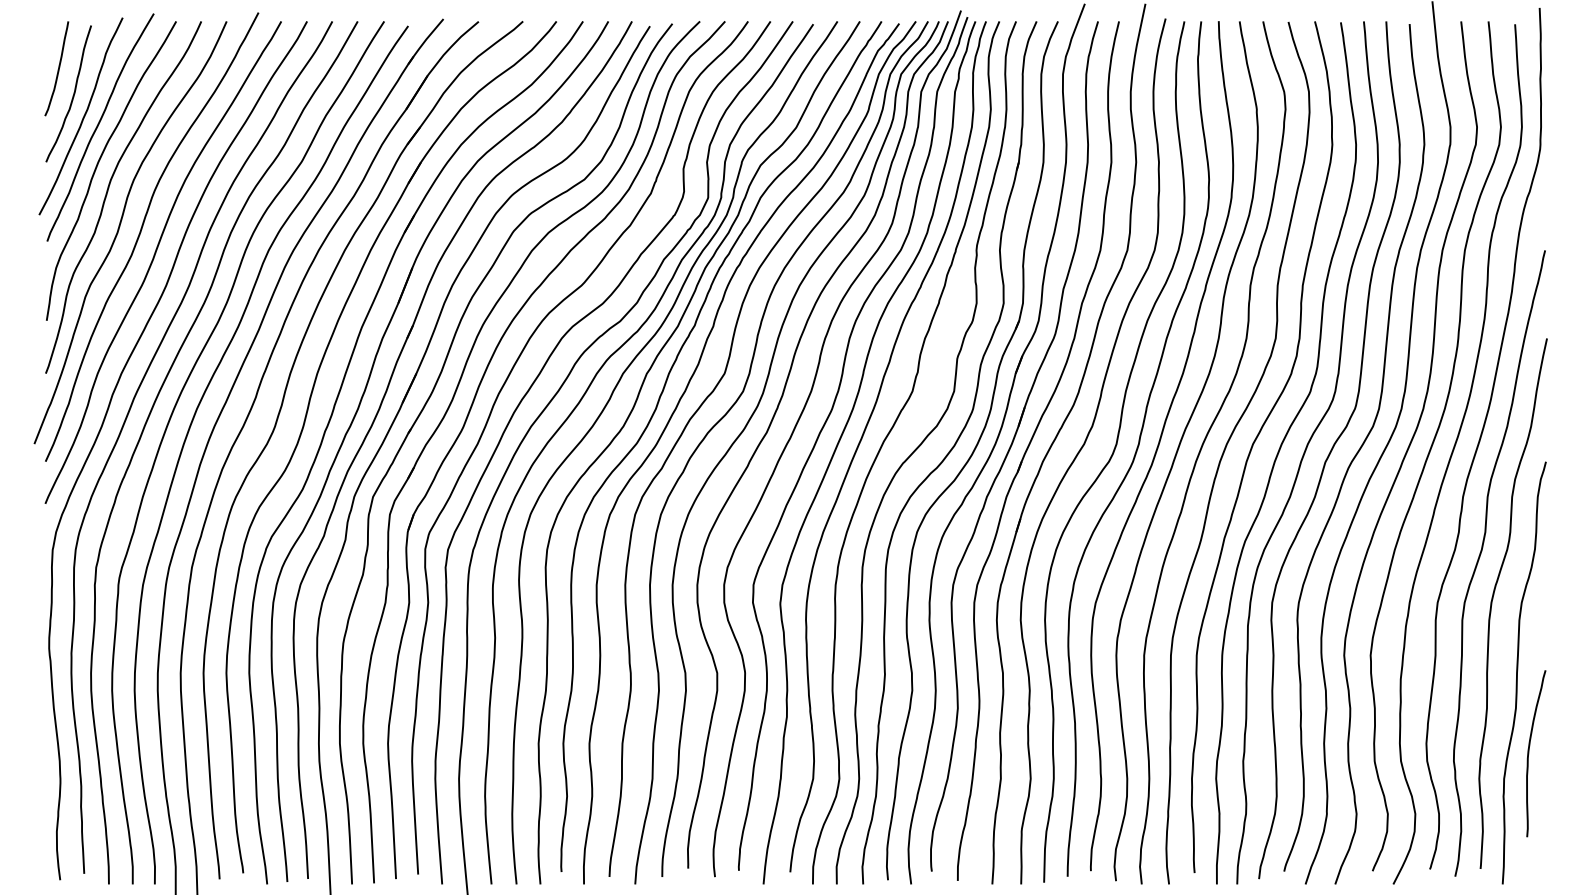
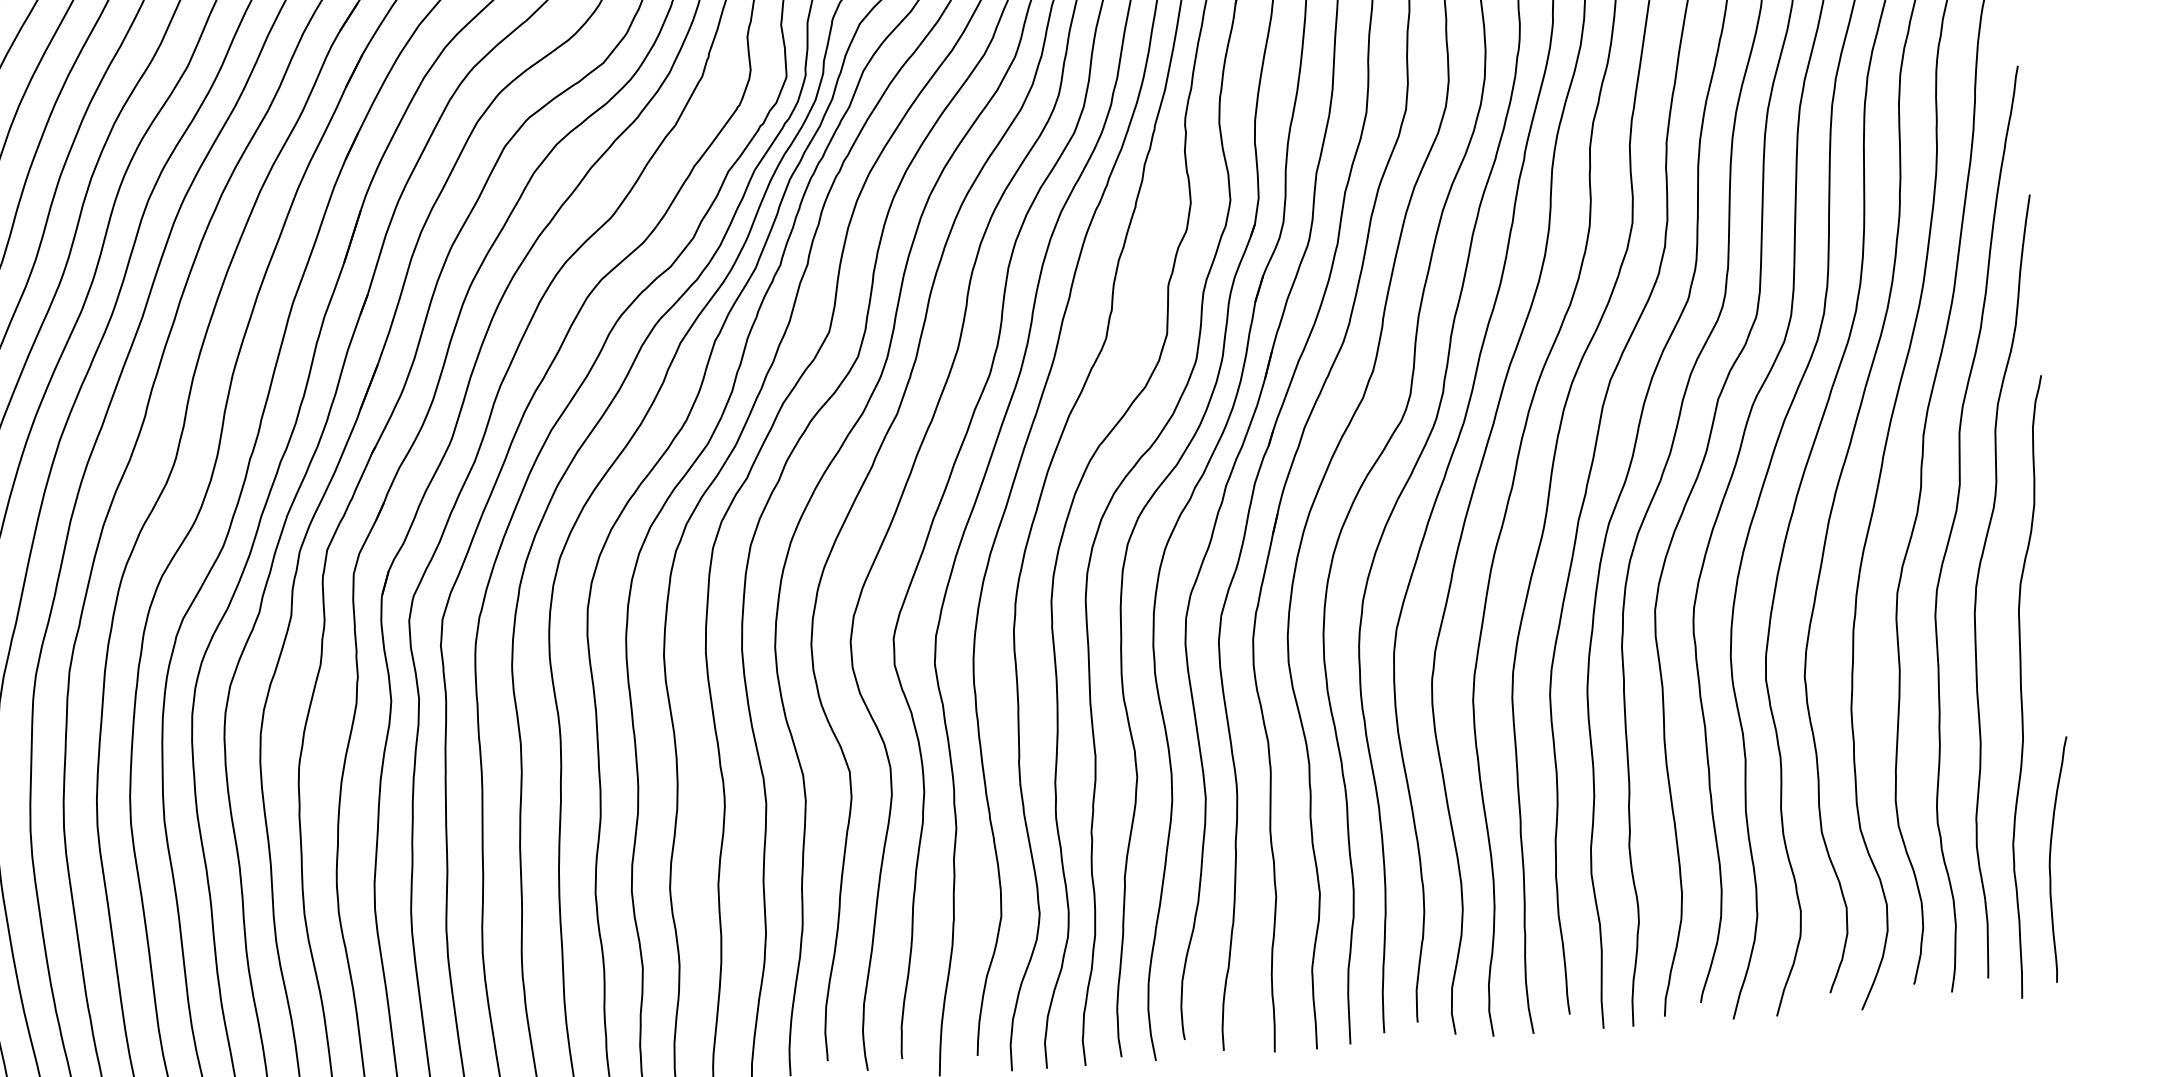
curve: (1529, 753) -> (2051, 859), moved

